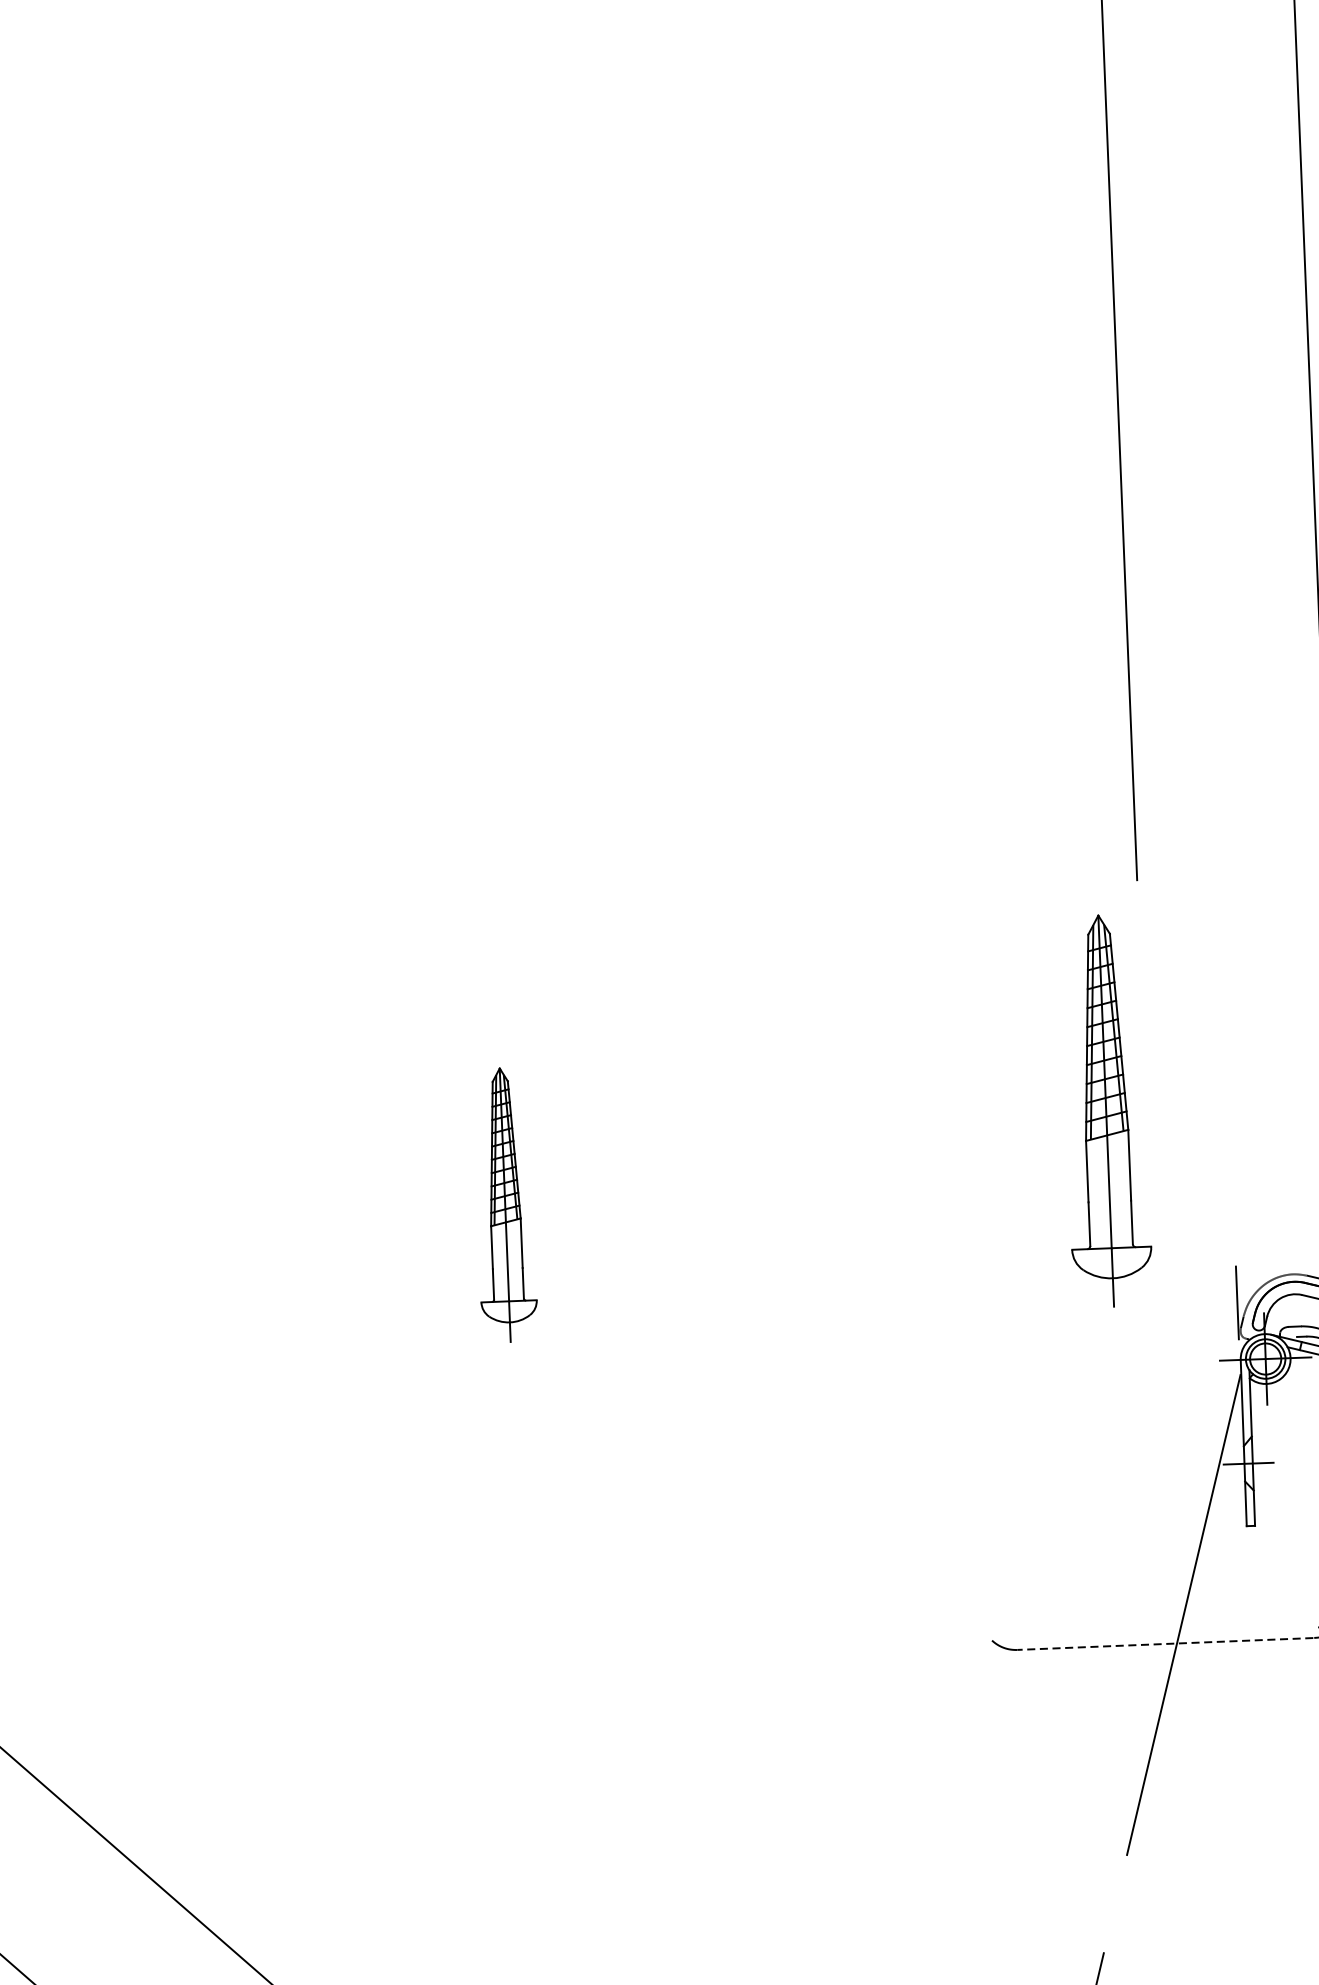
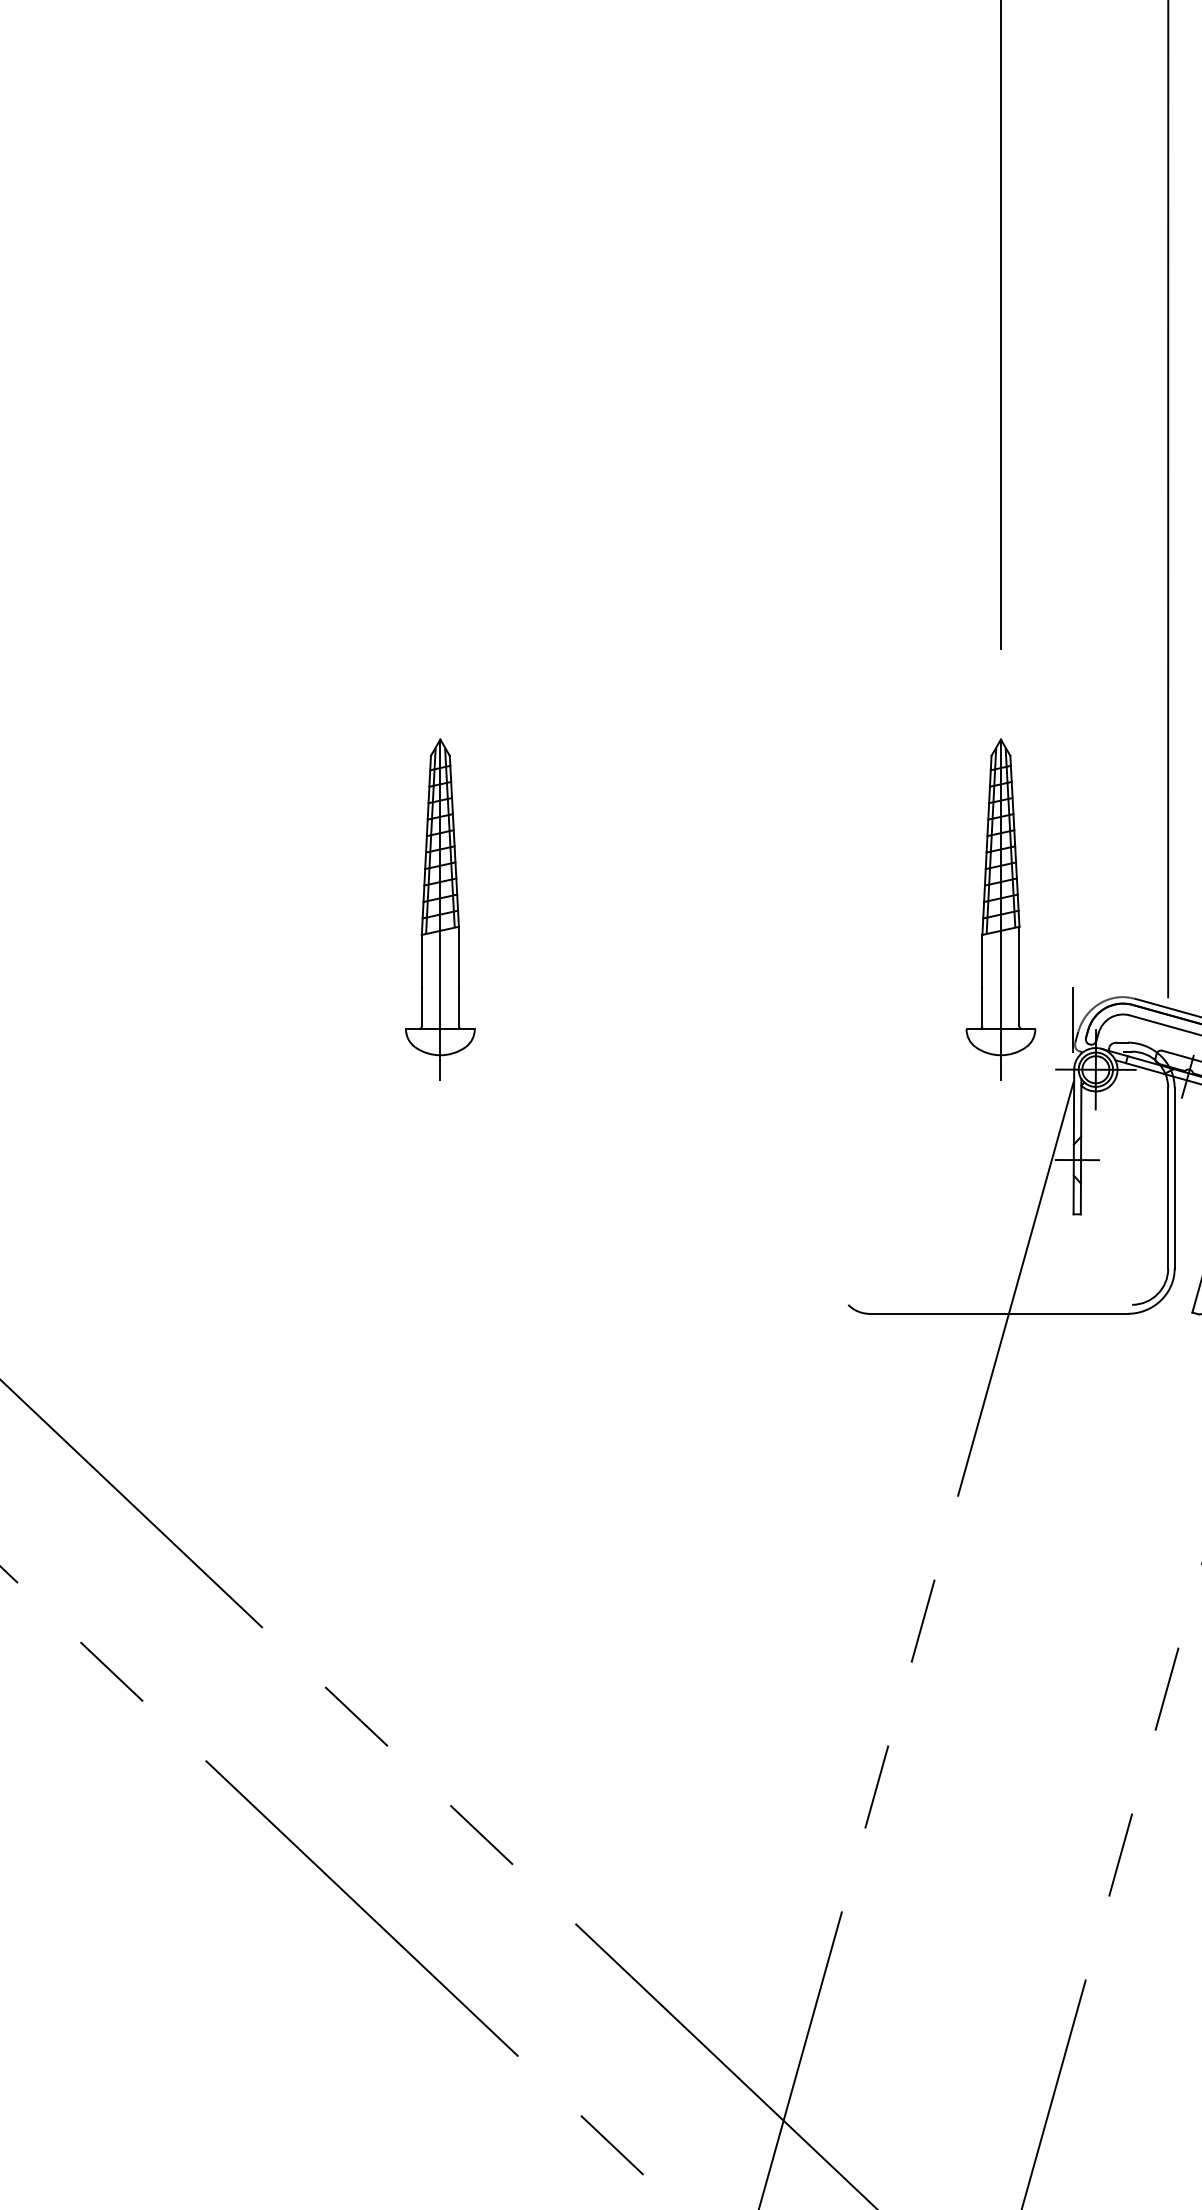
part: (1105, 1110) -> (1000, 909), moved
part: (505, 1205) -> (440, 909), size x1.43
line: (1165, 1643) -> (998, 1313), dashed -> solid

